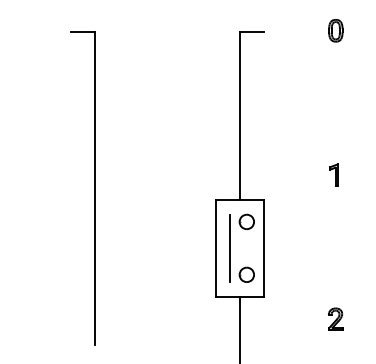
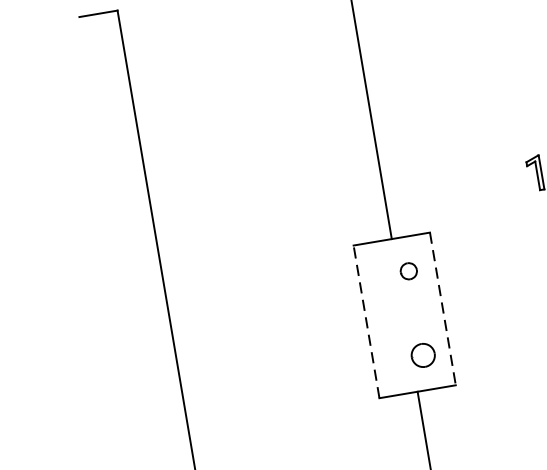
part: (246, 221) -> (408, 270), size x0.7
line: (215, 247) -> (366, 320), solid -> dashed
line: (230, 248) -> (390, 317), removed
line: (263, 248) -> (442, 309), solid -> dashed

